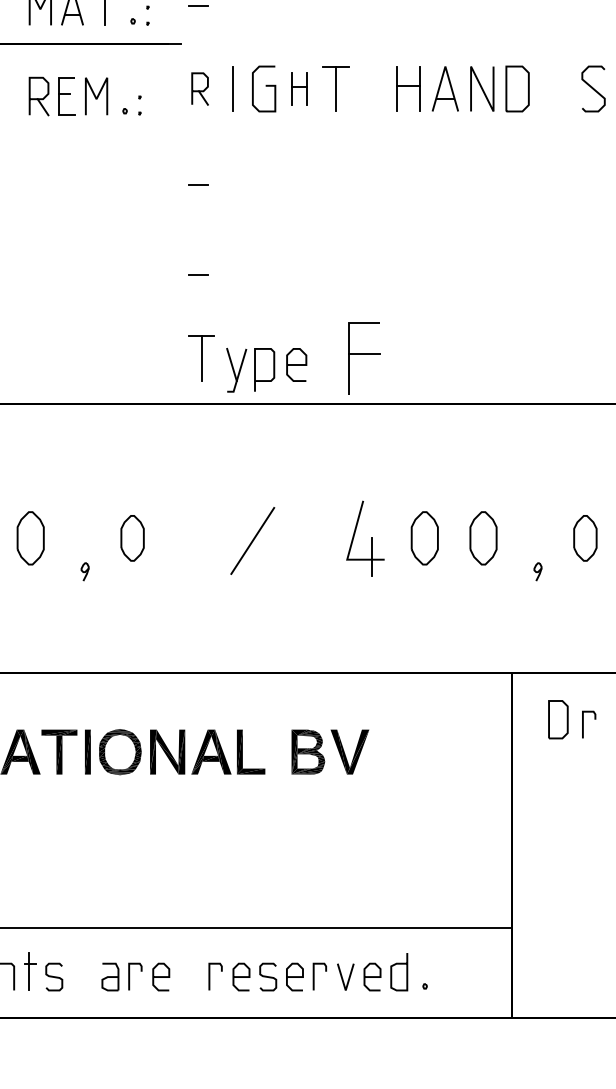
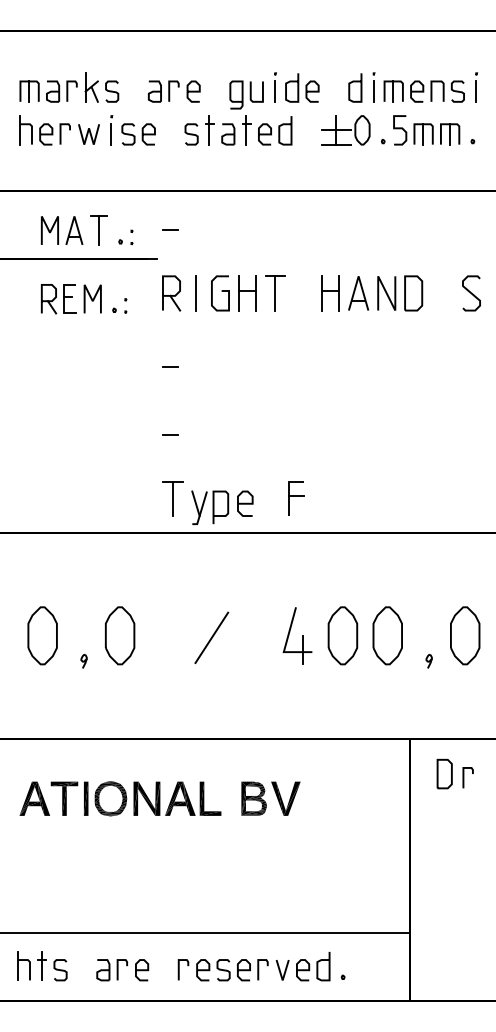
part: (199, 89) -> (171, 293), size x1.43
part: (299, 89) -> (247, 293), size x1.43
part: (363, 358) -> (296, 498), size x0.62
part: (30, 537) -> (42, 635), size x1.43
part: (132, 537) -> (120, 635), size x1.67
part: (424, 537) -> (342, 635), size x1.43
part: (483, 537) -> (387, 635), size x1.43
part: (585, 537) -> (465, 635), size x1.67

